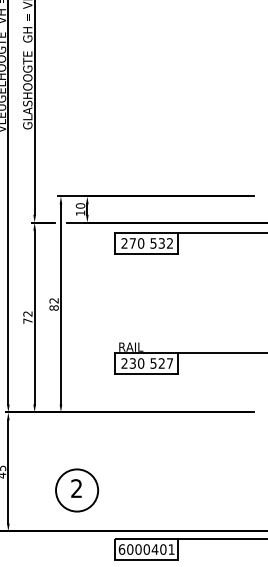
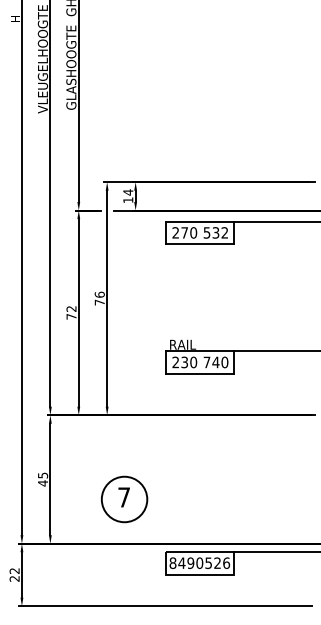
text: (80, 206) -> (128, 192), 10 -> 14
text: (53, 304) -> (99, 298), 82 -> 76
text: (161, 363) -> (215, 362), 527 -> 740
text: (76, 488) -> (123, 497), 2 -> 7
text: (146, 548) -> (199, 562), 6000401 -> 8490526

